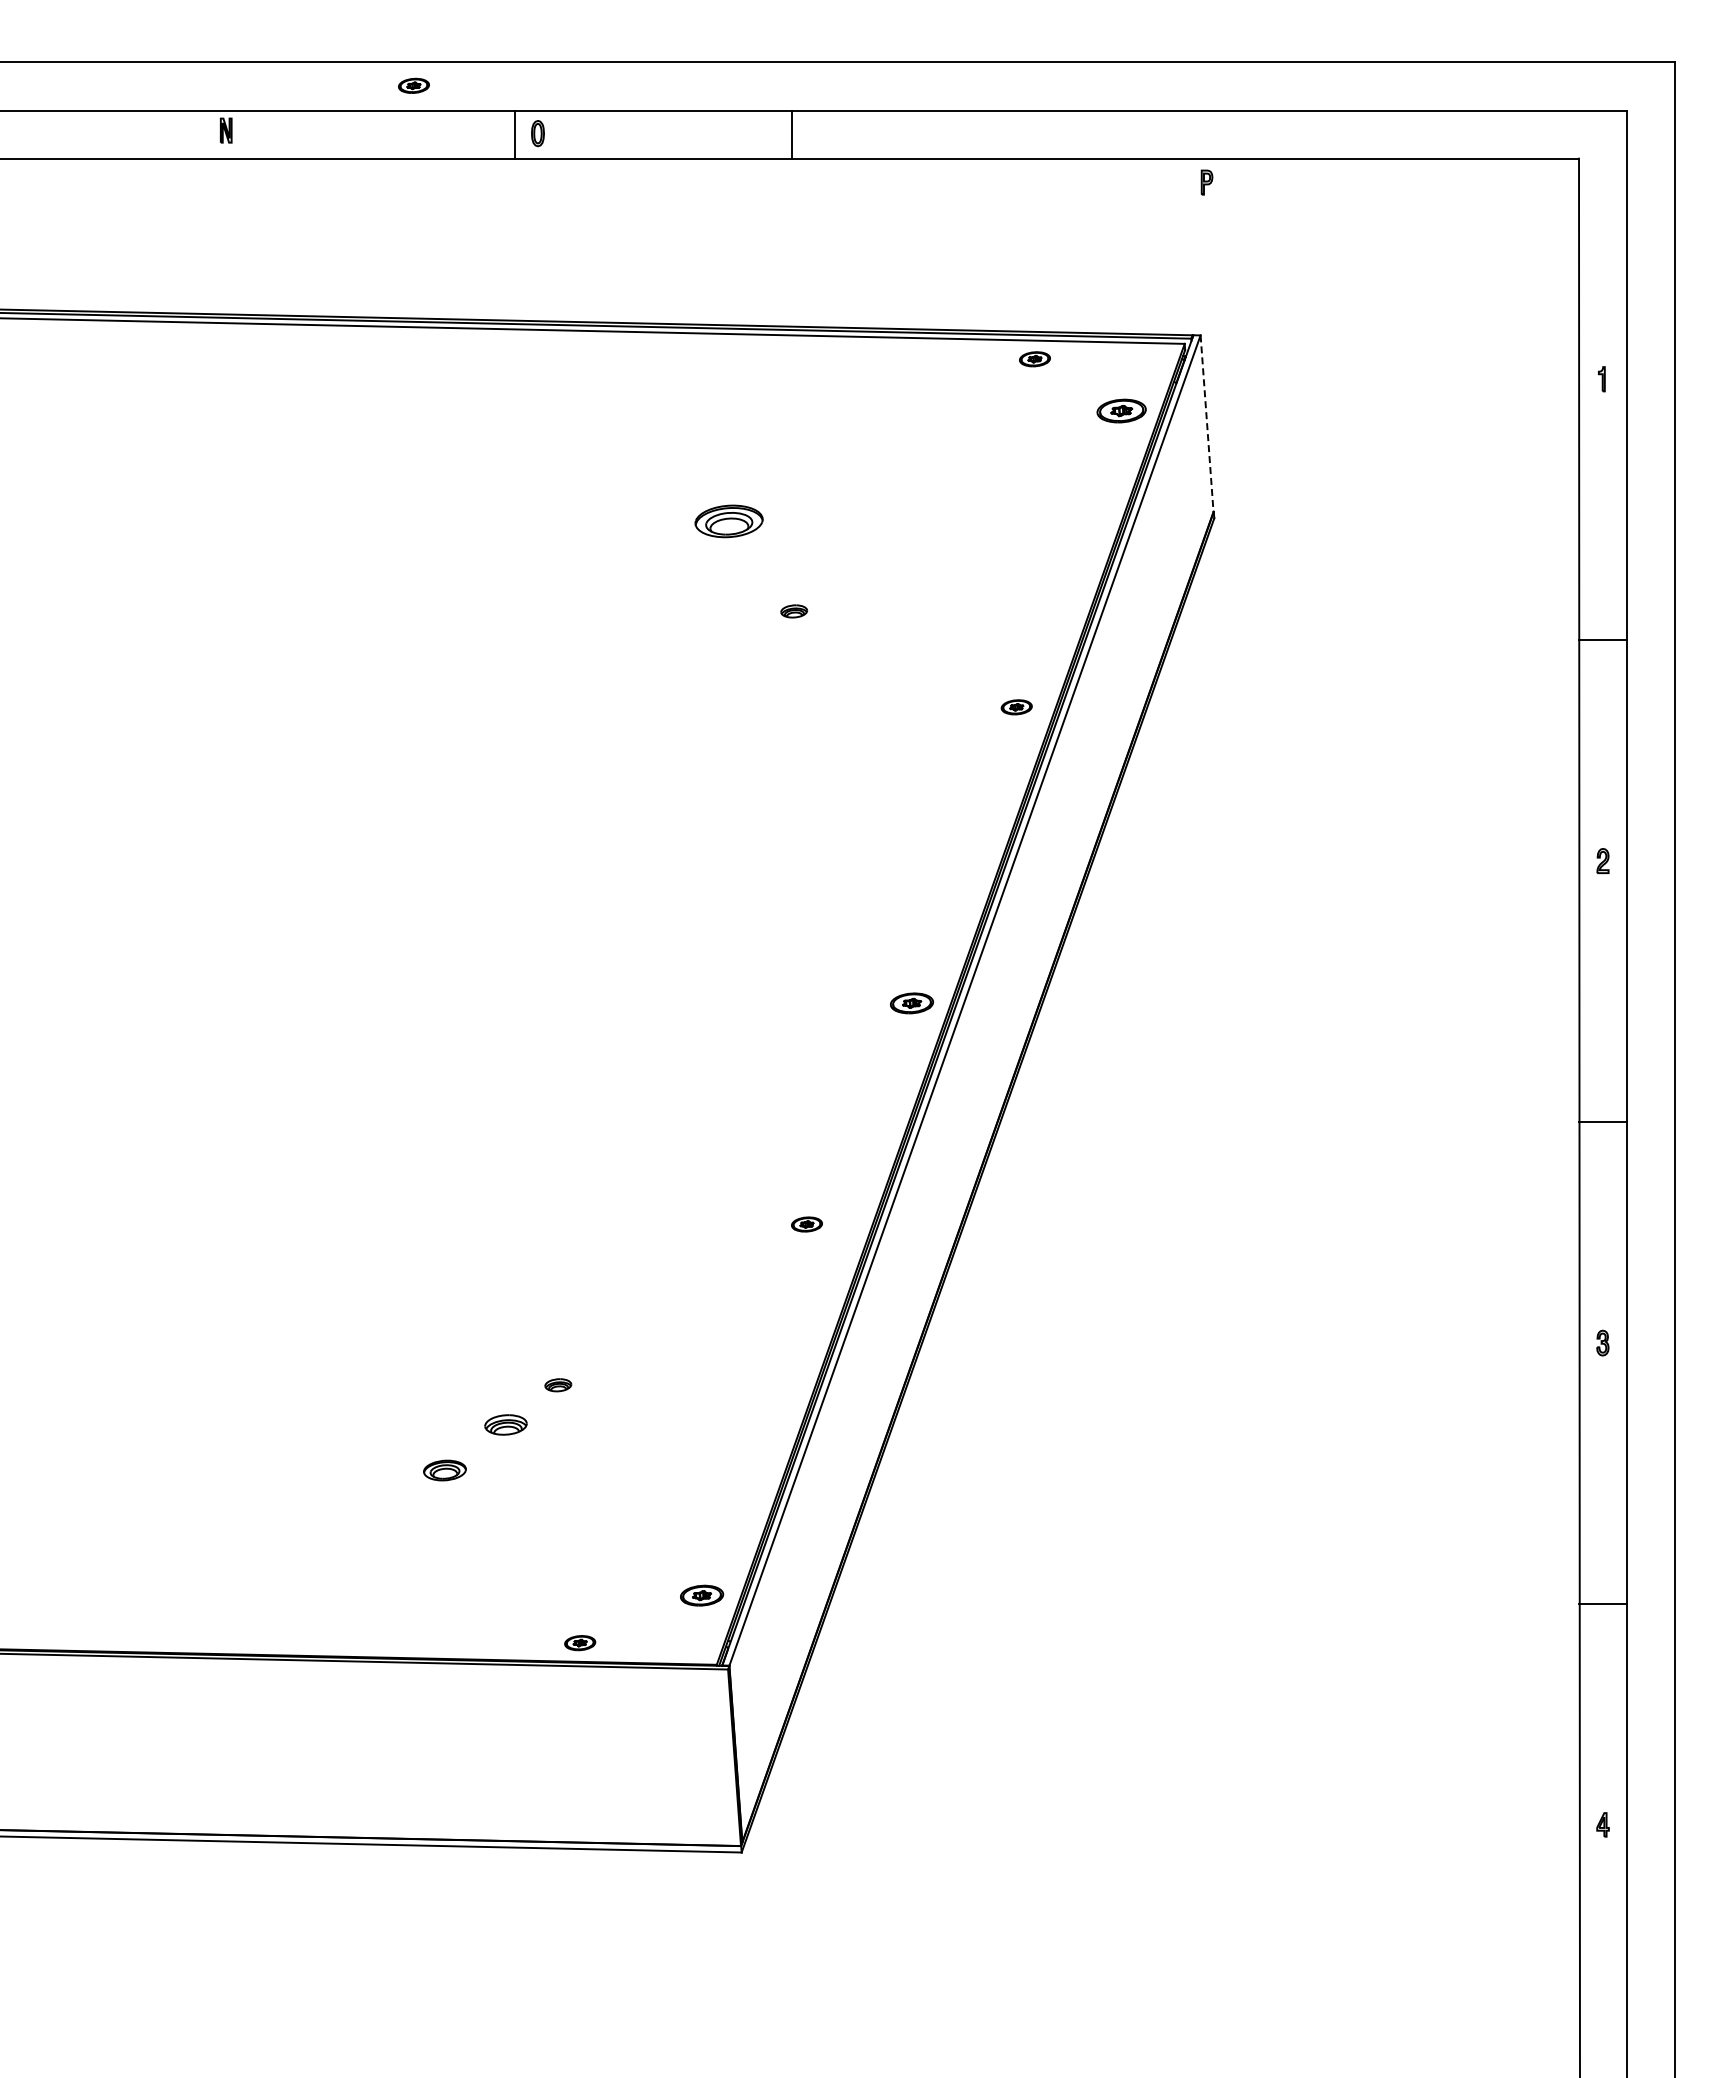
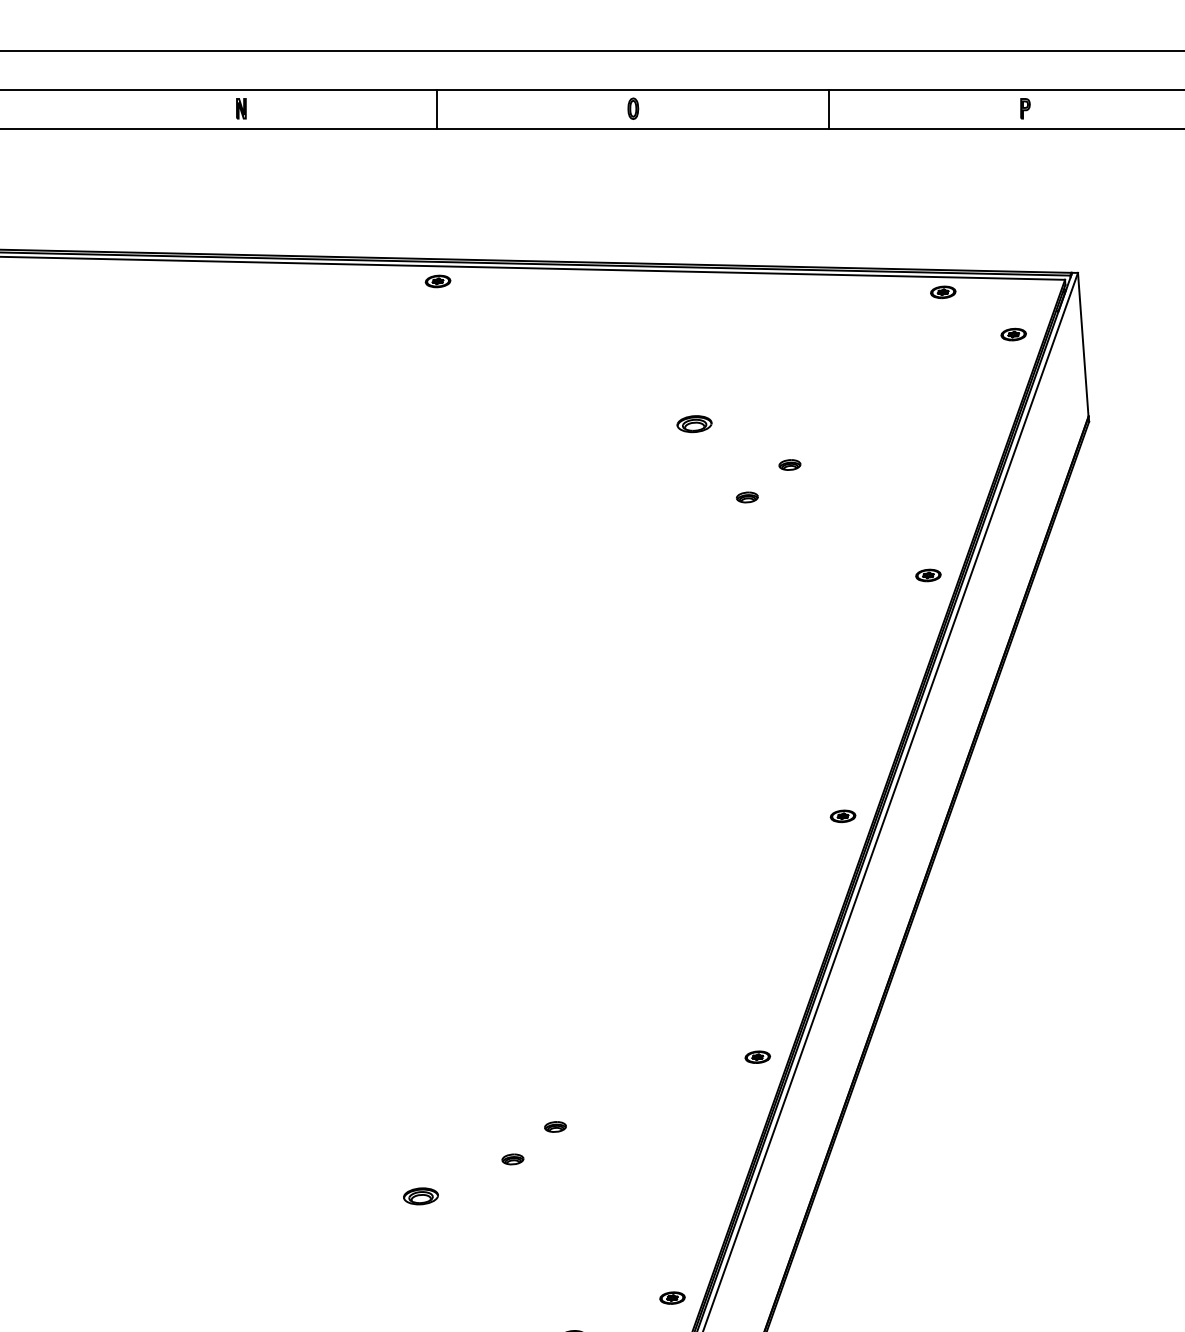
part: (413, 85) -> (437, 281), moved
part: (225, 130) -> (240, 108), moved
part: (537, 133) -> (632, 108), moved
line: (515, 134) -> (437, 109), moved
line: (791, 134) -> (828, 109), moved
part: (1206, 182) -> (1025, 108), moved
part: (1121, 411) -> (1013, 334), size x0.62
line: (1207, 424) -> (1083, 345), dashed -> solid
part: (729, 520) -> (694, 423), size x0.62
part: (846, 571) -> (789, 465), added
part: (911, 1003) -> (842, 816), size x0.71
part: (806, 1224) -> (757, 1057), moved
part: (505, 1425) -> (512, 1159), size x0.62
part: (444, 1470) -> (420, 1196), moved
part: (702, 1595) -> (672, 1298), size x0.71

